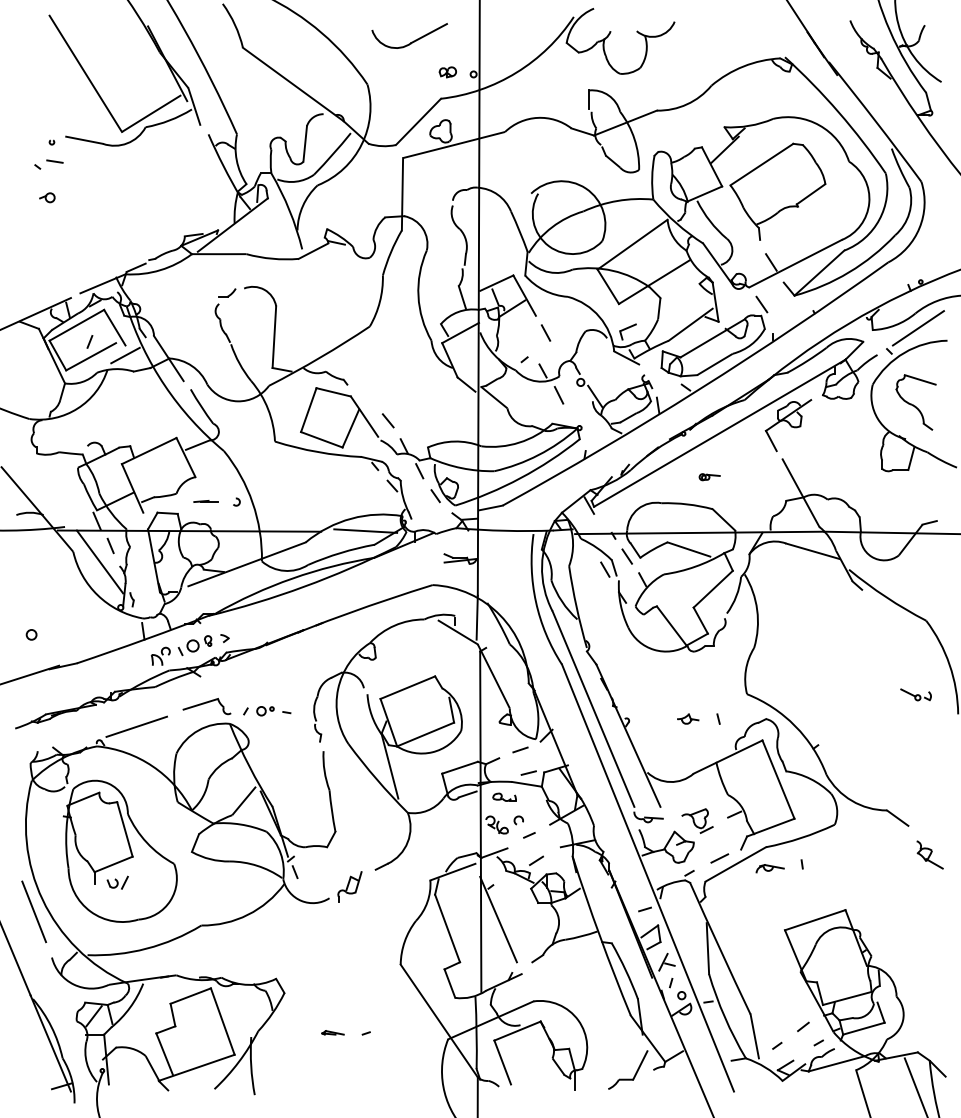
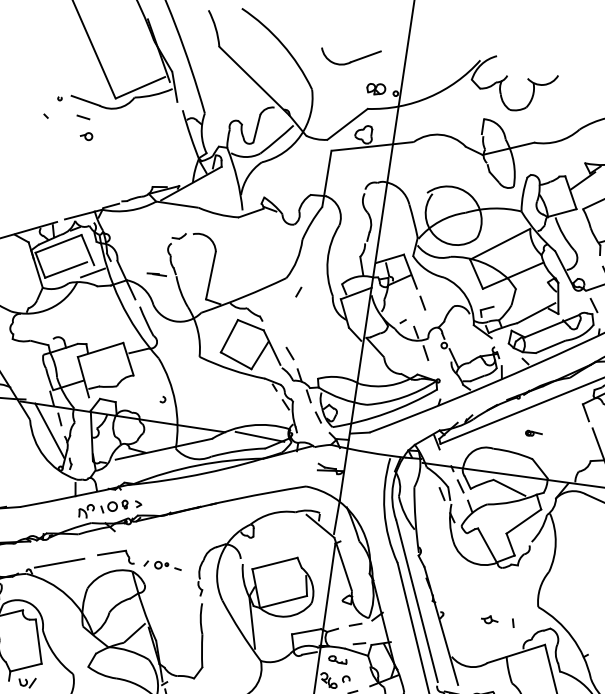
part: (447, 72) -> (375, 89), size x1.4
line: (54, 161) -> (83, 117), moved
part: (47, 197) -> (86, 136), moved
line: (89, 341) -> (298, 291), moved
line: (205, 501) -> (156, 274), moved

